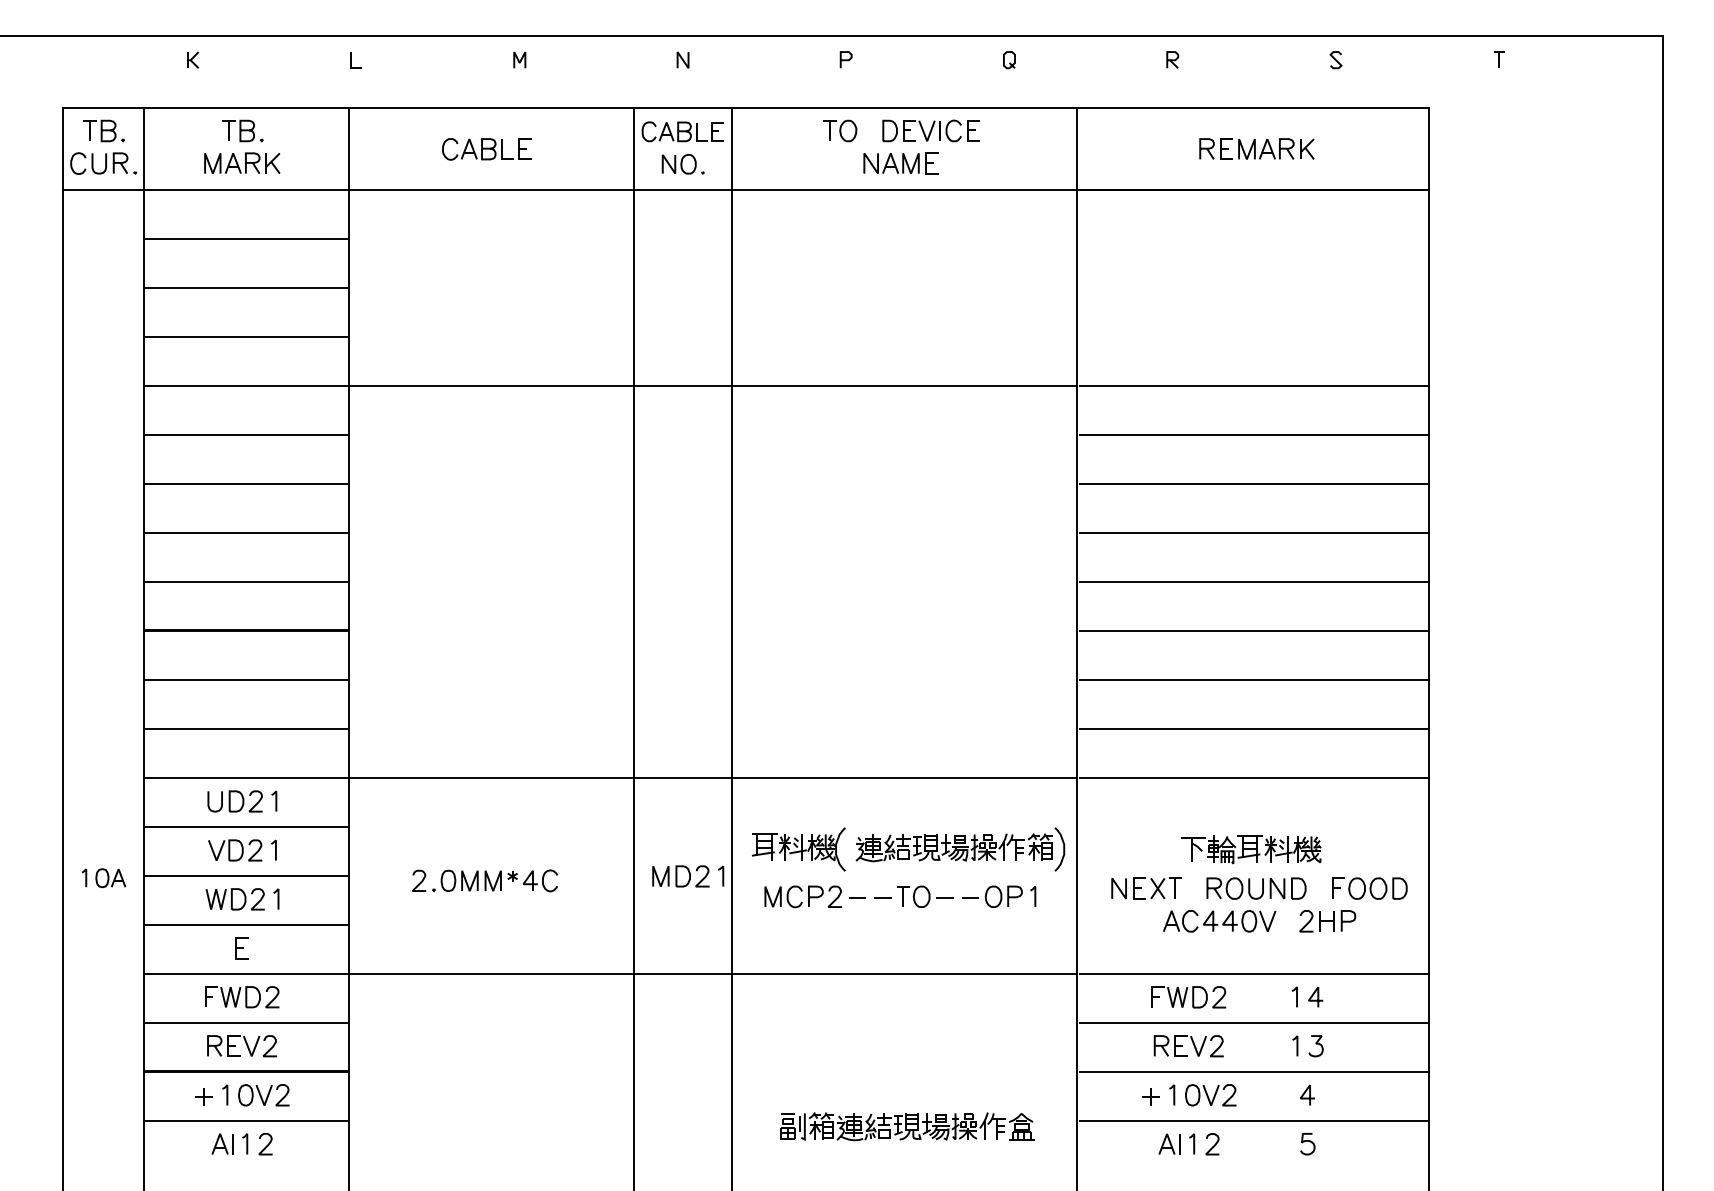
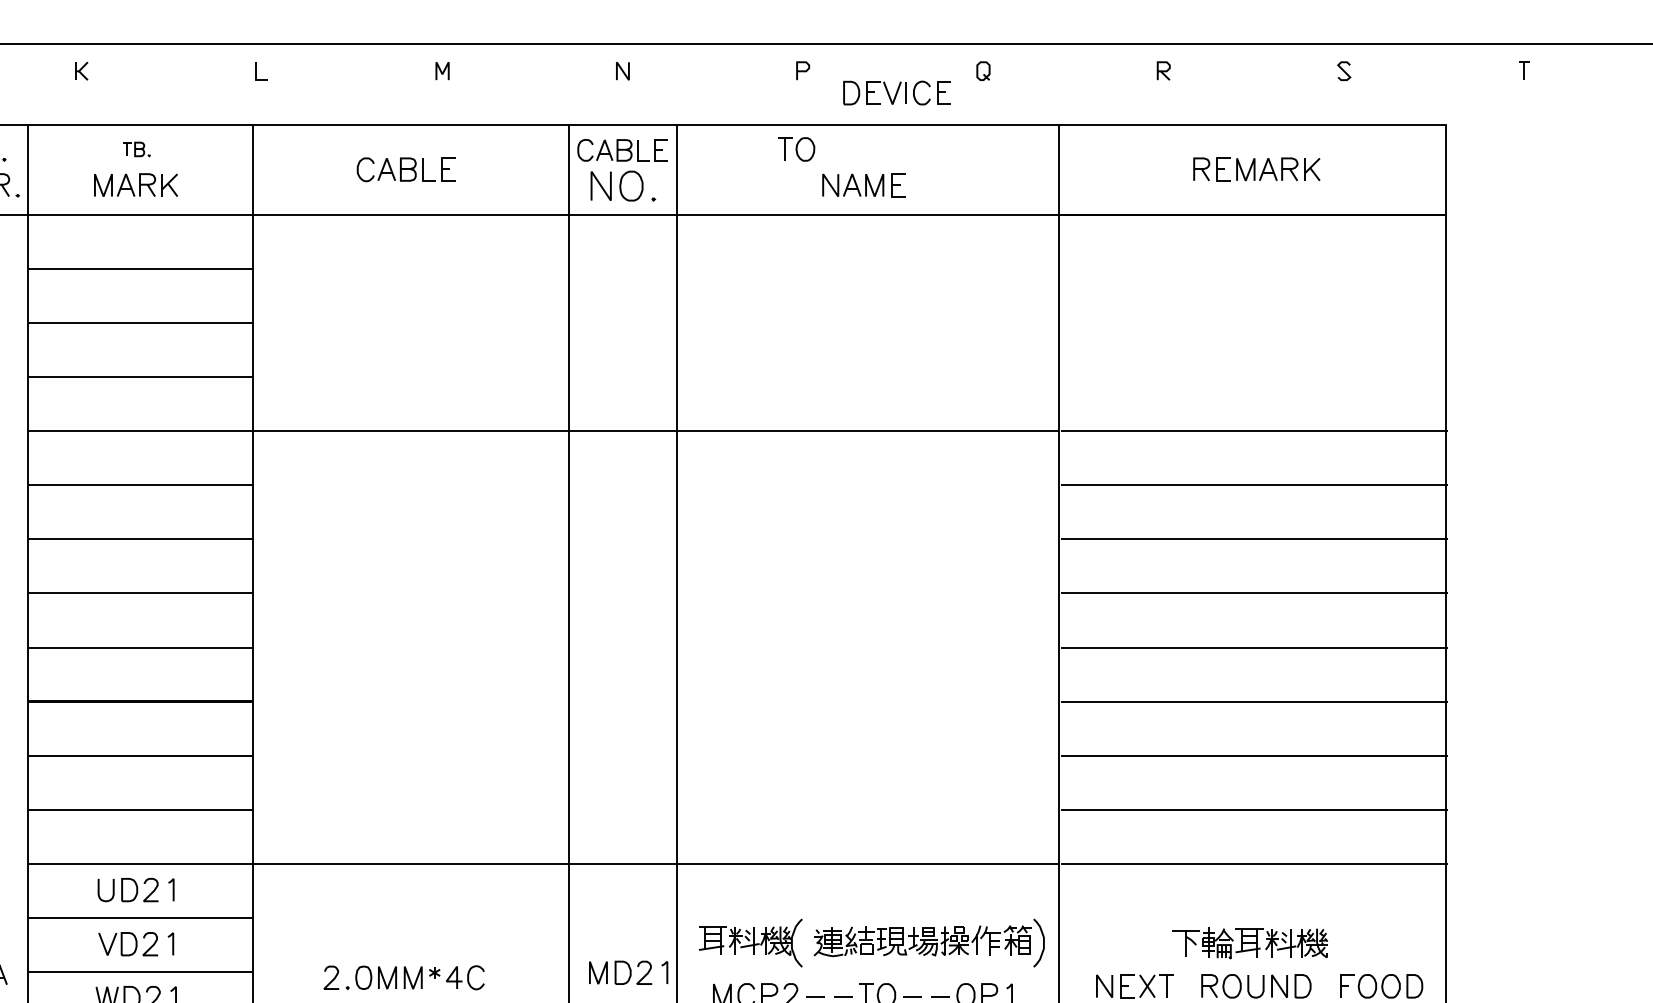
part: (242, 130) -> (136, 148), size x0.6
part: (930, 130) -> (896, 92), moved
part: (682, 164) -> (622, 186), size x1.4

